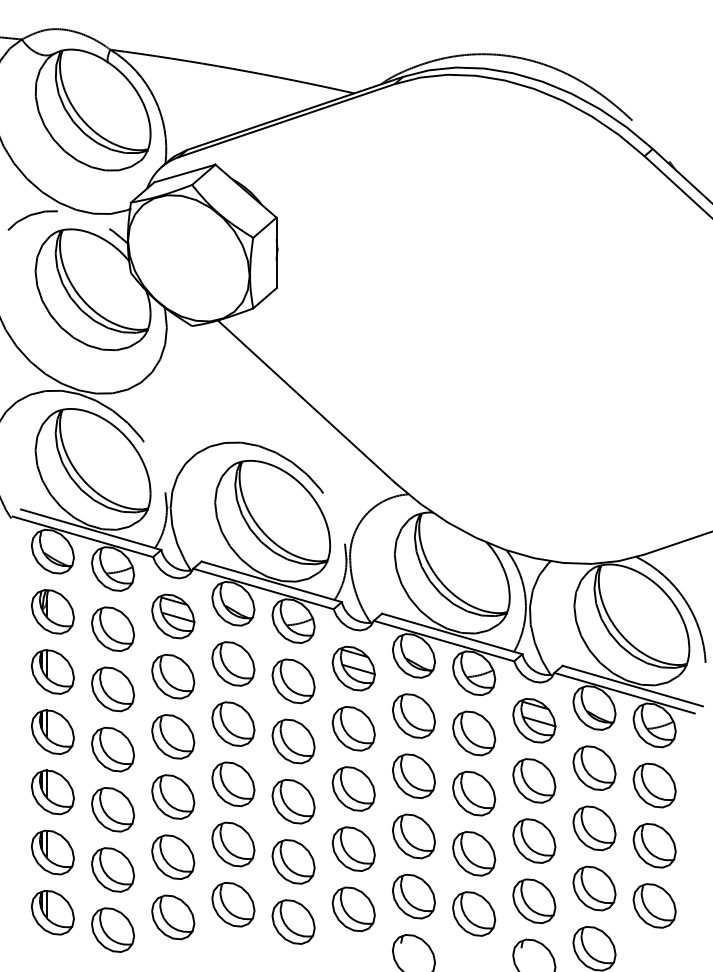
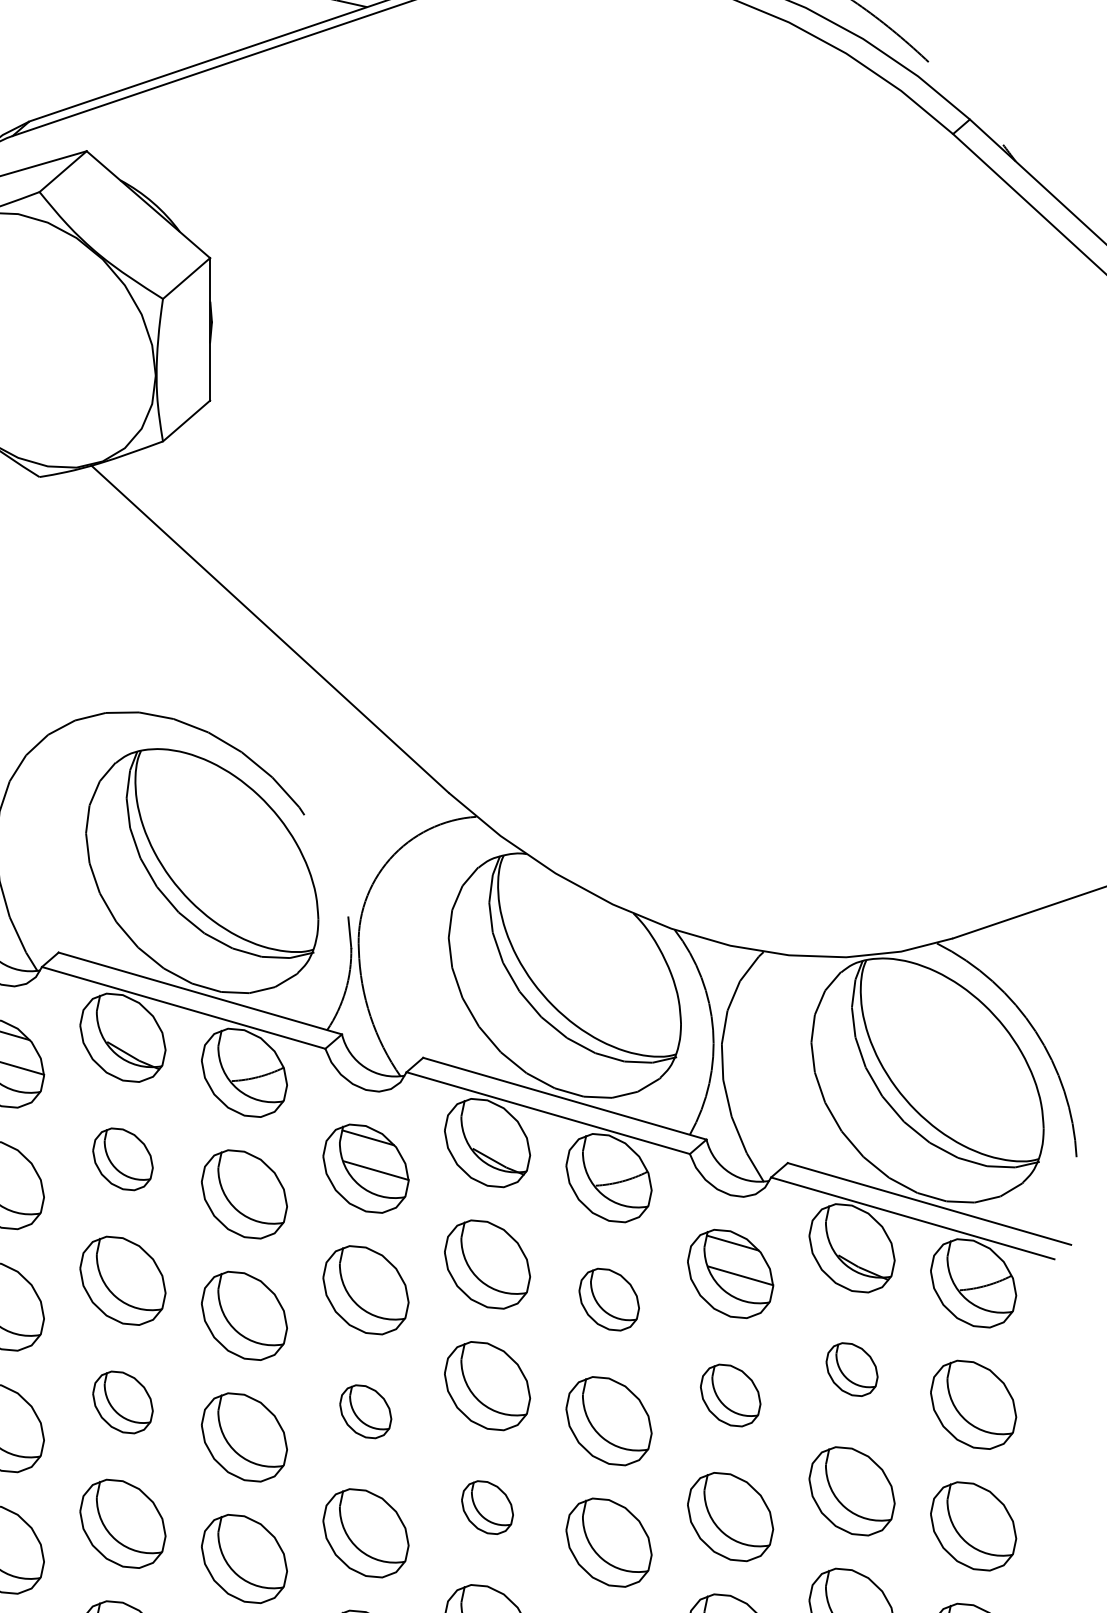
part: (233, 663) -> (123, 1158), size x0.7
part: (474, 733) -> (609, 1299), size x0.7
part: (594, 767) -> (852, 1368), size x0.6
part: (534, 780) -> (730, 1394), size x0.7
part: (233, 784) -> (123, 1402), size x0.7
part: (353, 788) -> (365, 1410), size x0.6
part: (413, 836) -> (486, 1507), size x0.6

